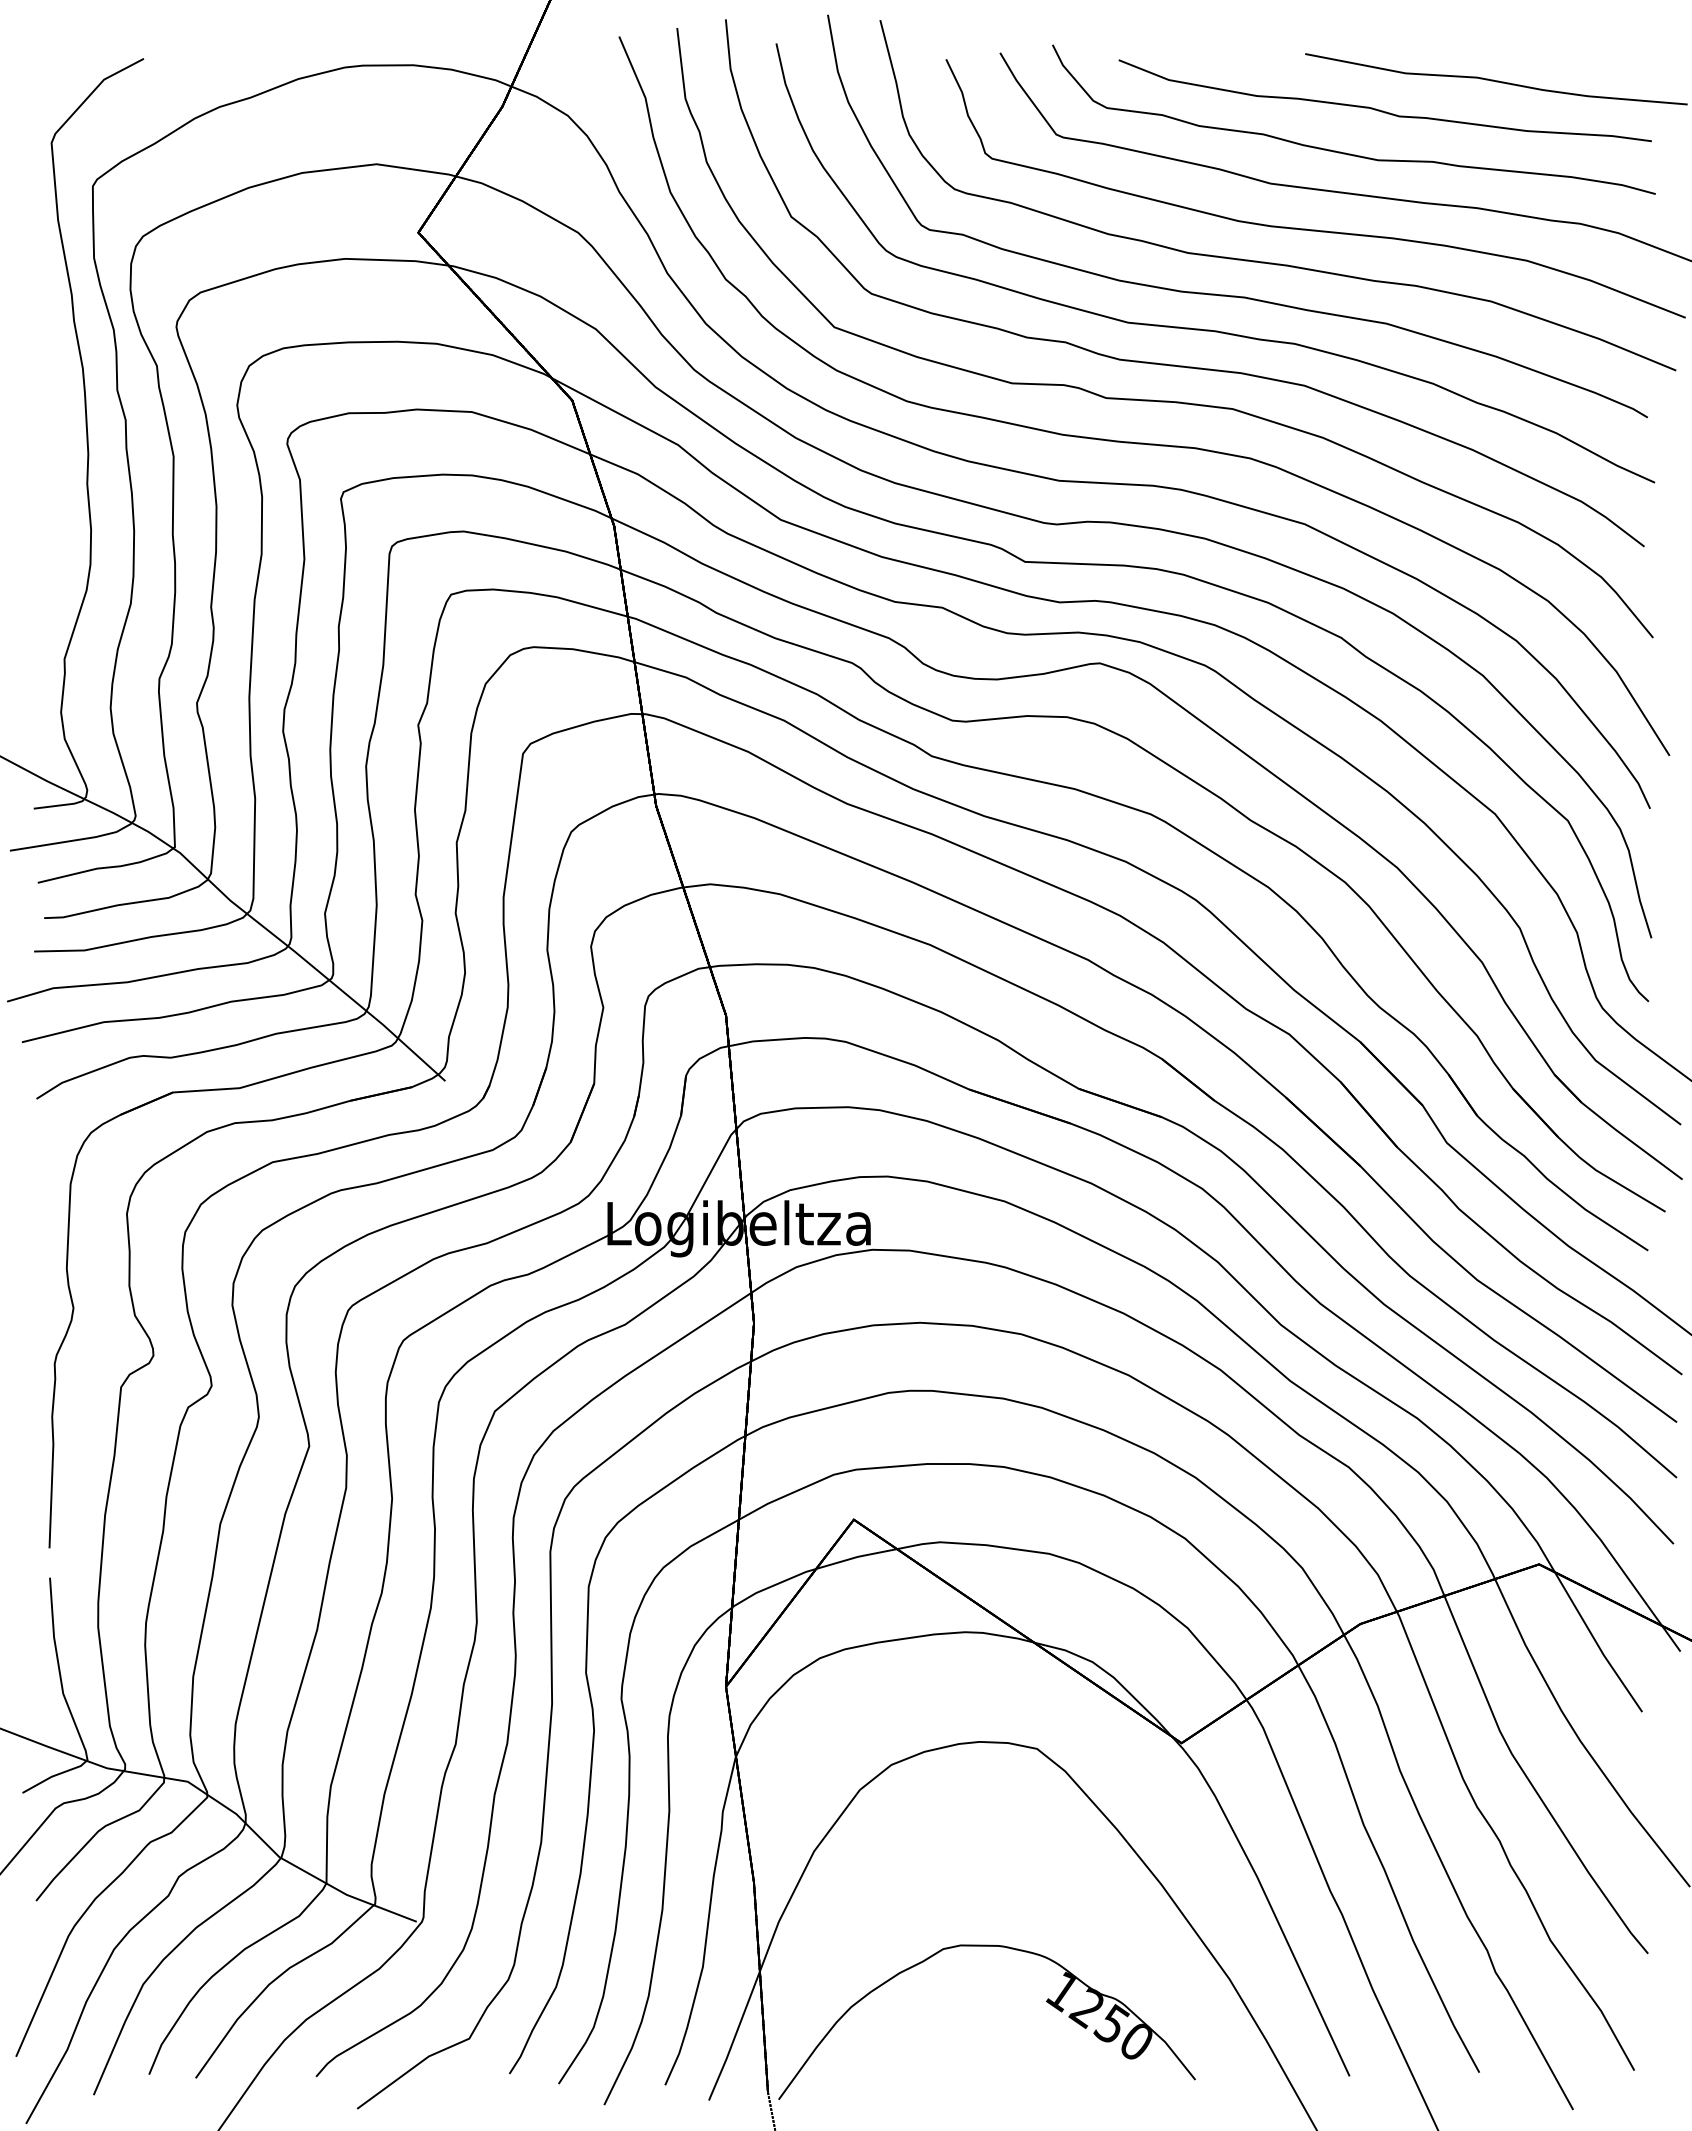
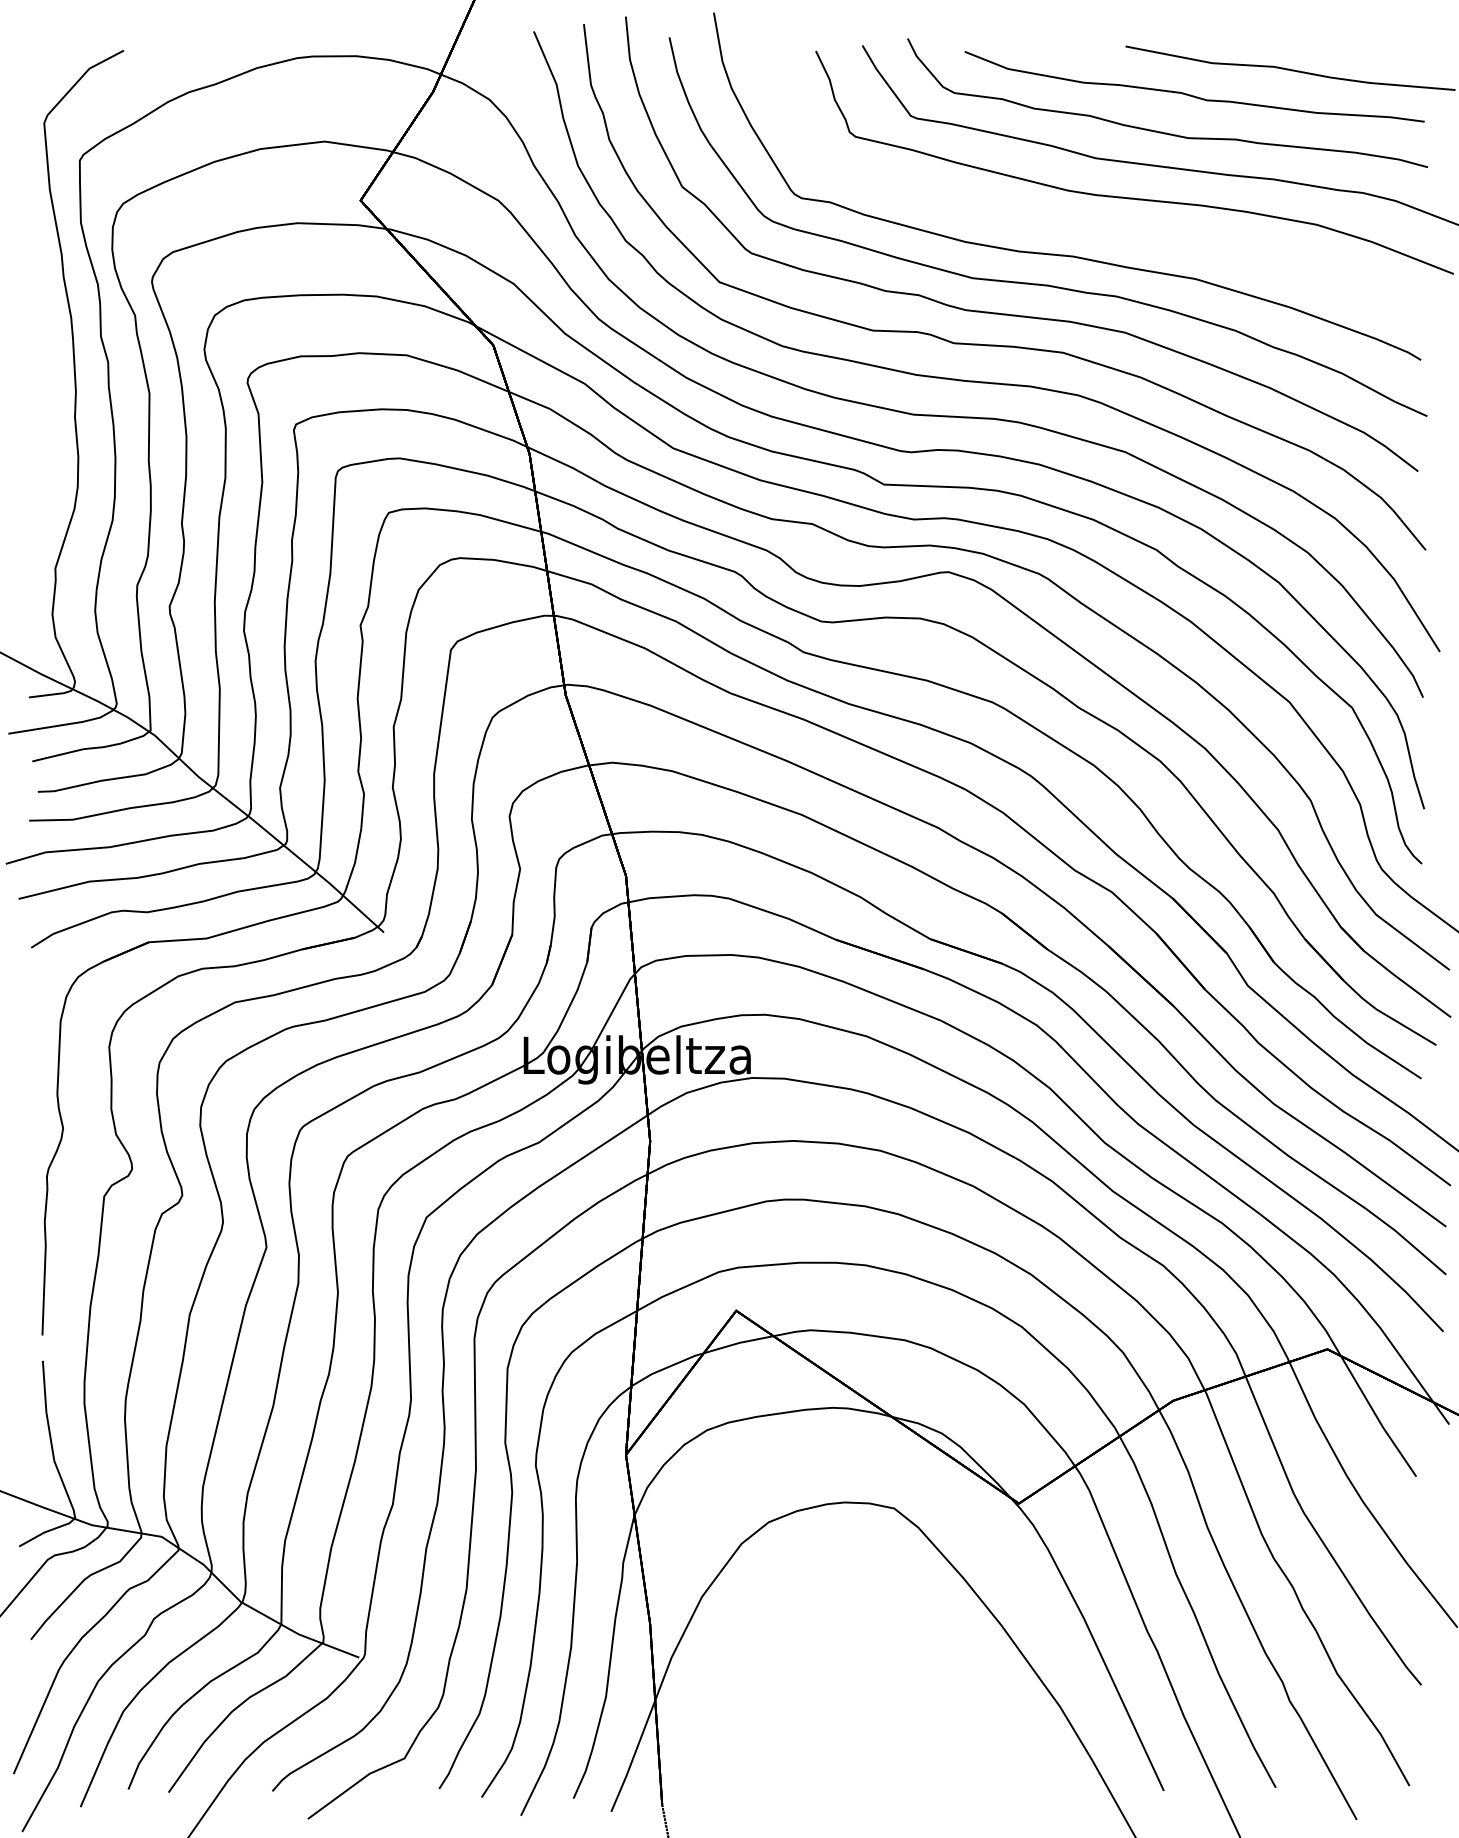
part: (1265, 261) -> (1091, 225), removed
part: (1046, 2002) -> (902, 1727), removed

